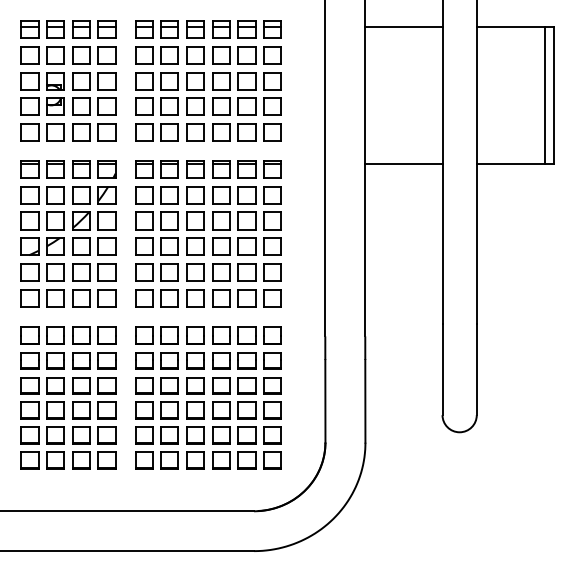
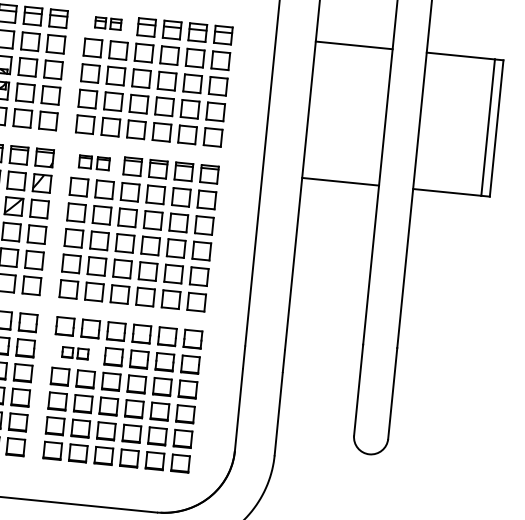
part: (156, 29) -> (107, 23), size x0.6
part: (156, 169) -> (93, 162), size x0.7
part: (156, 360) -> (74, 352), size x0.6

